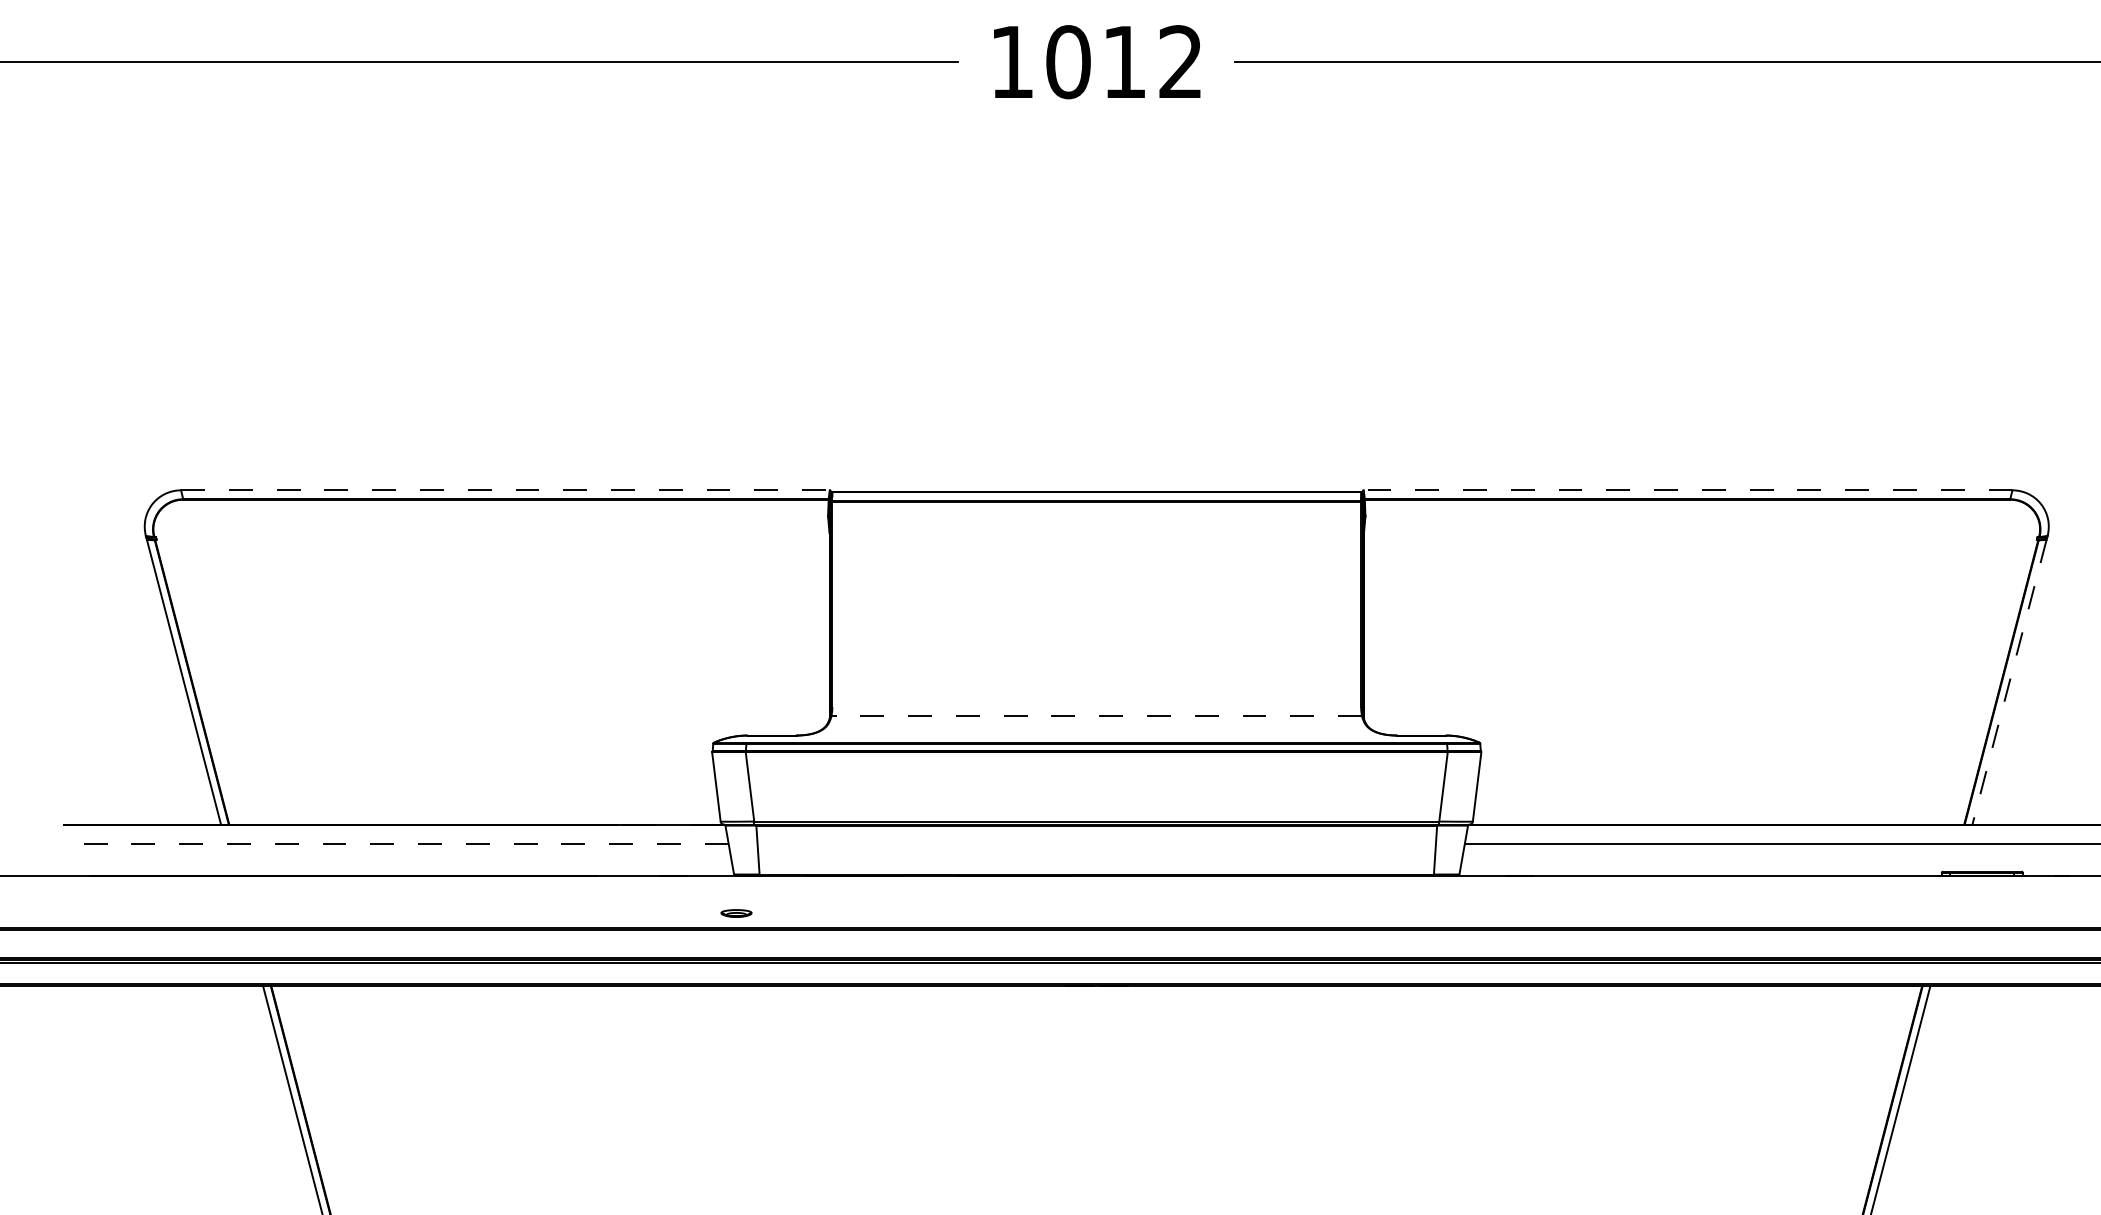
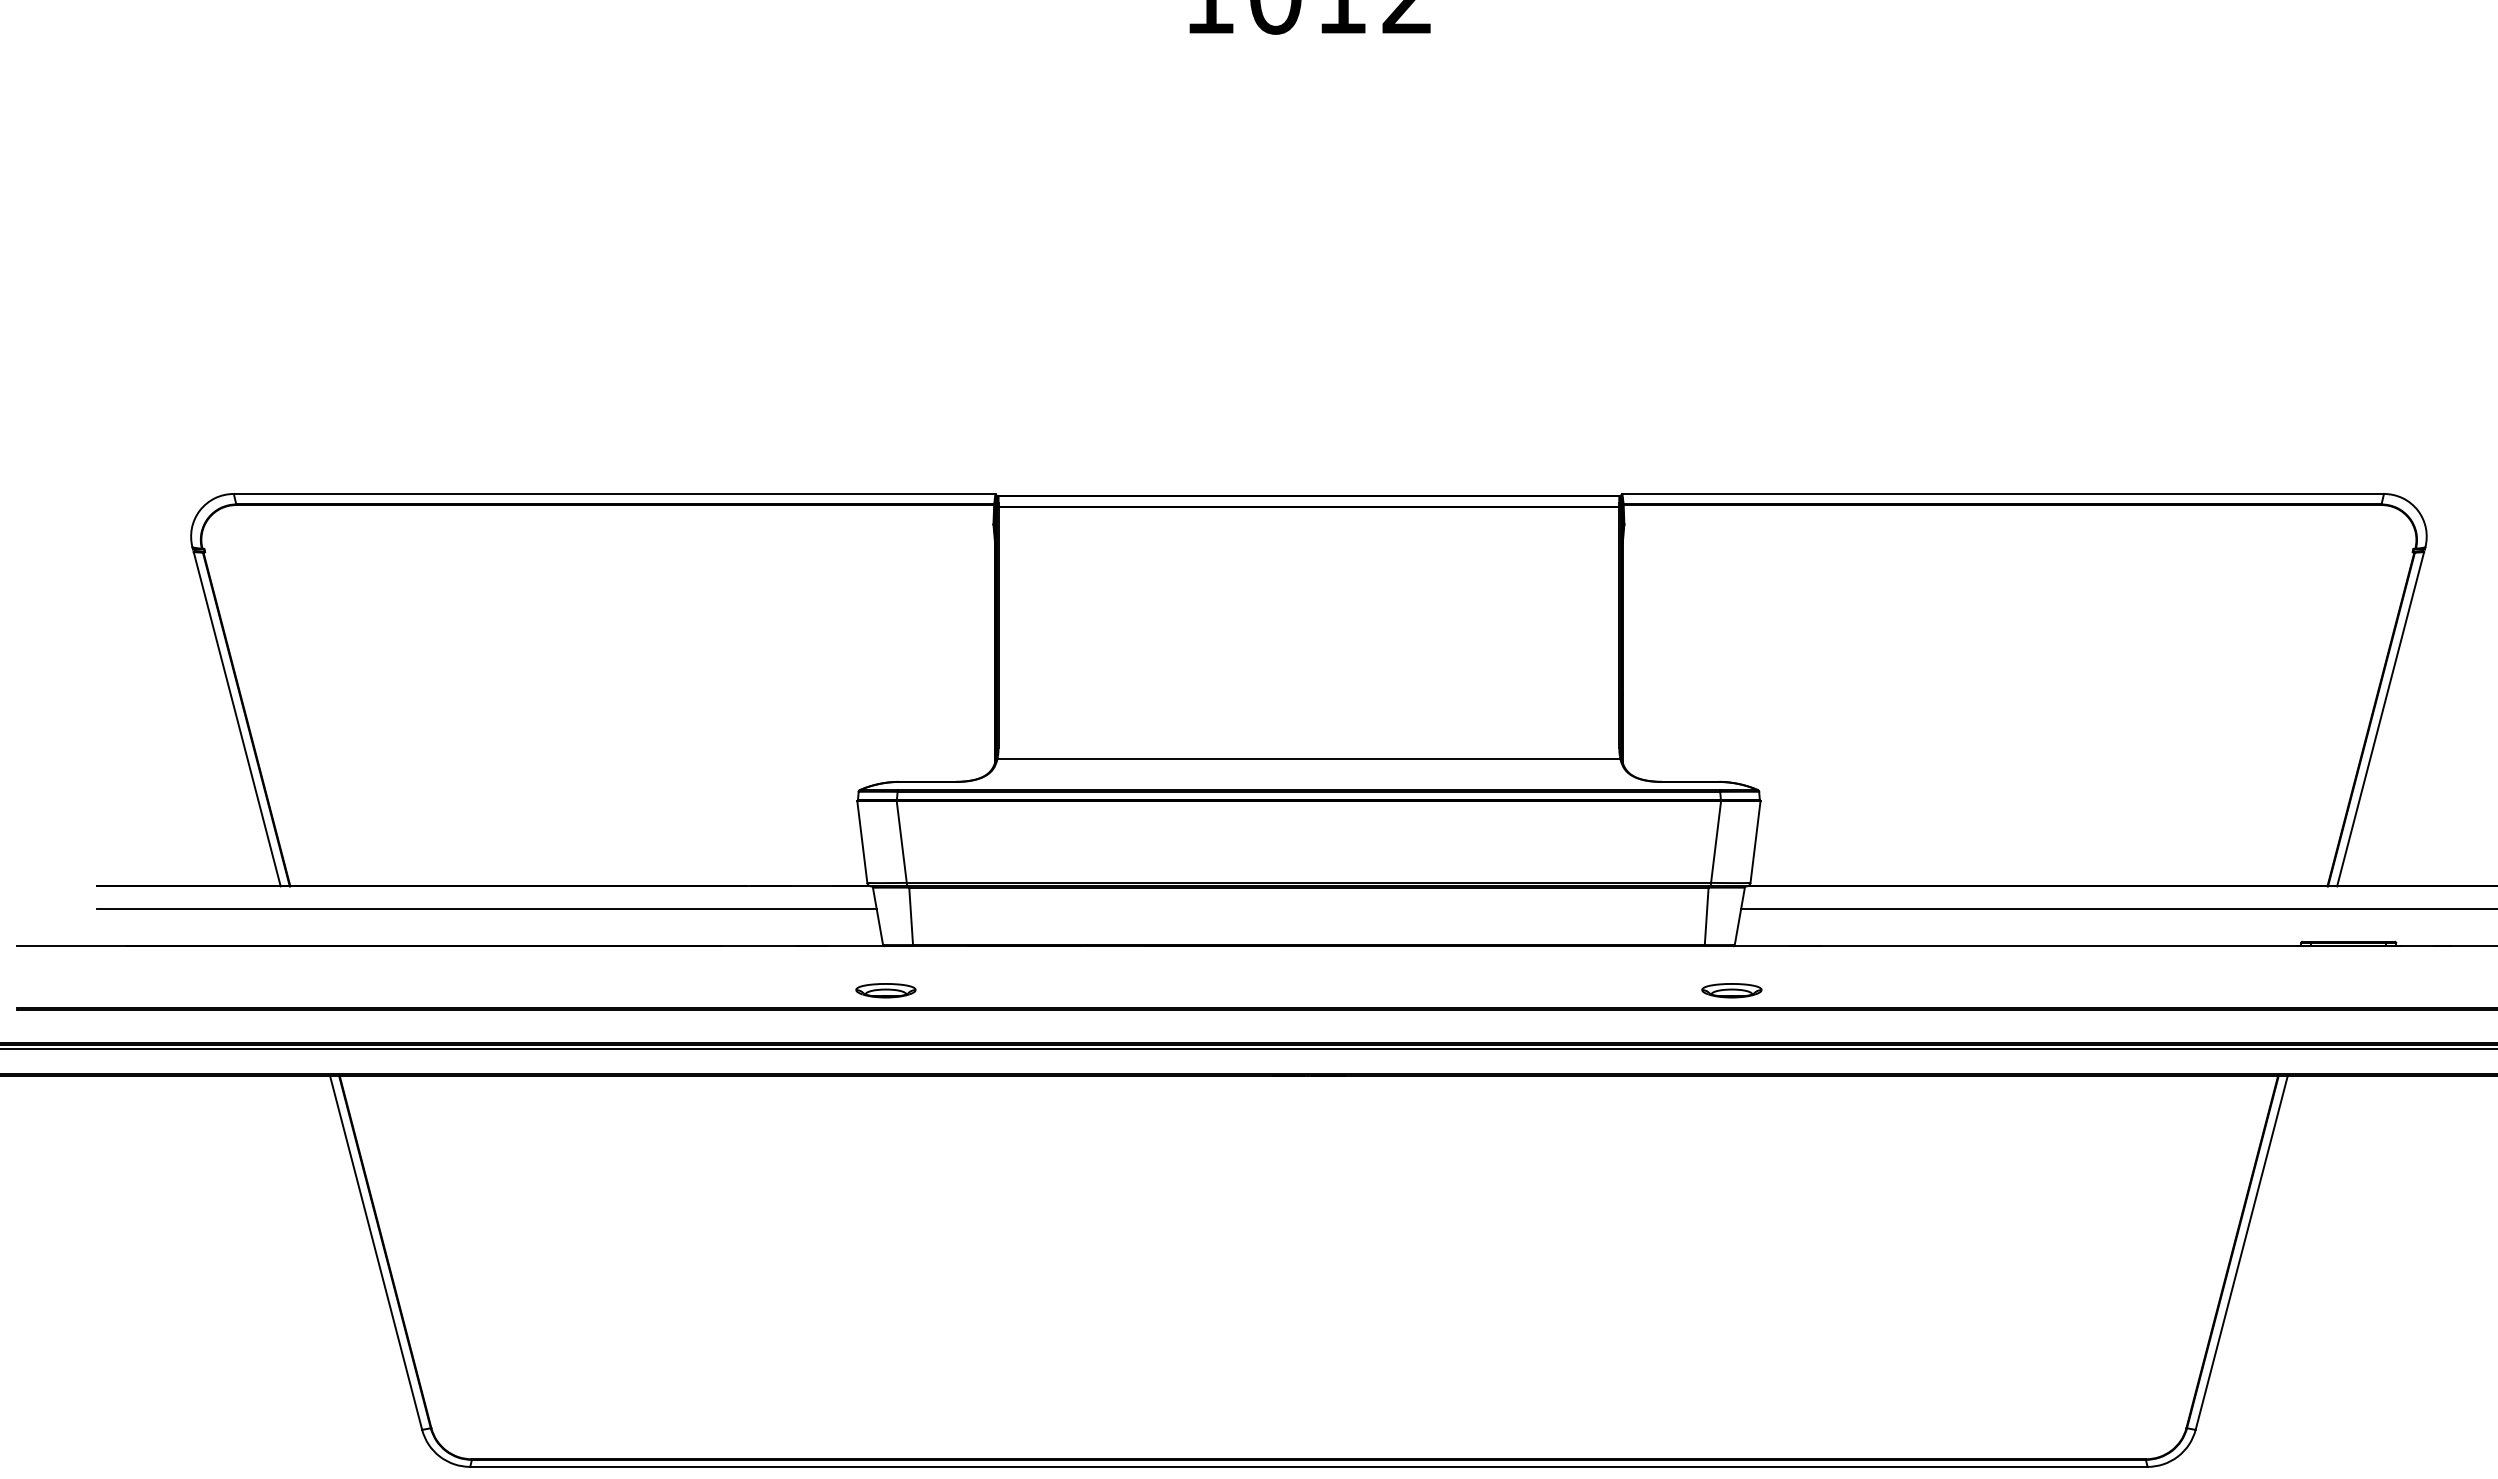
line: (505, 489) -> (614, 493), dashed -> solid
line: (1688, 489) -> (2003, 493), dashed -> solid
line: (2009, 682) -> (2380, 719), dashed -> solid
line: (1096, 715) -> (1308, 758), dashed -> solid
line: (396, 843) -> (486, 908), dashed -> solid
part: (736, 913) -> (885, 990), size x1.67
part: (1456, 913) -> (1731, 990), added

